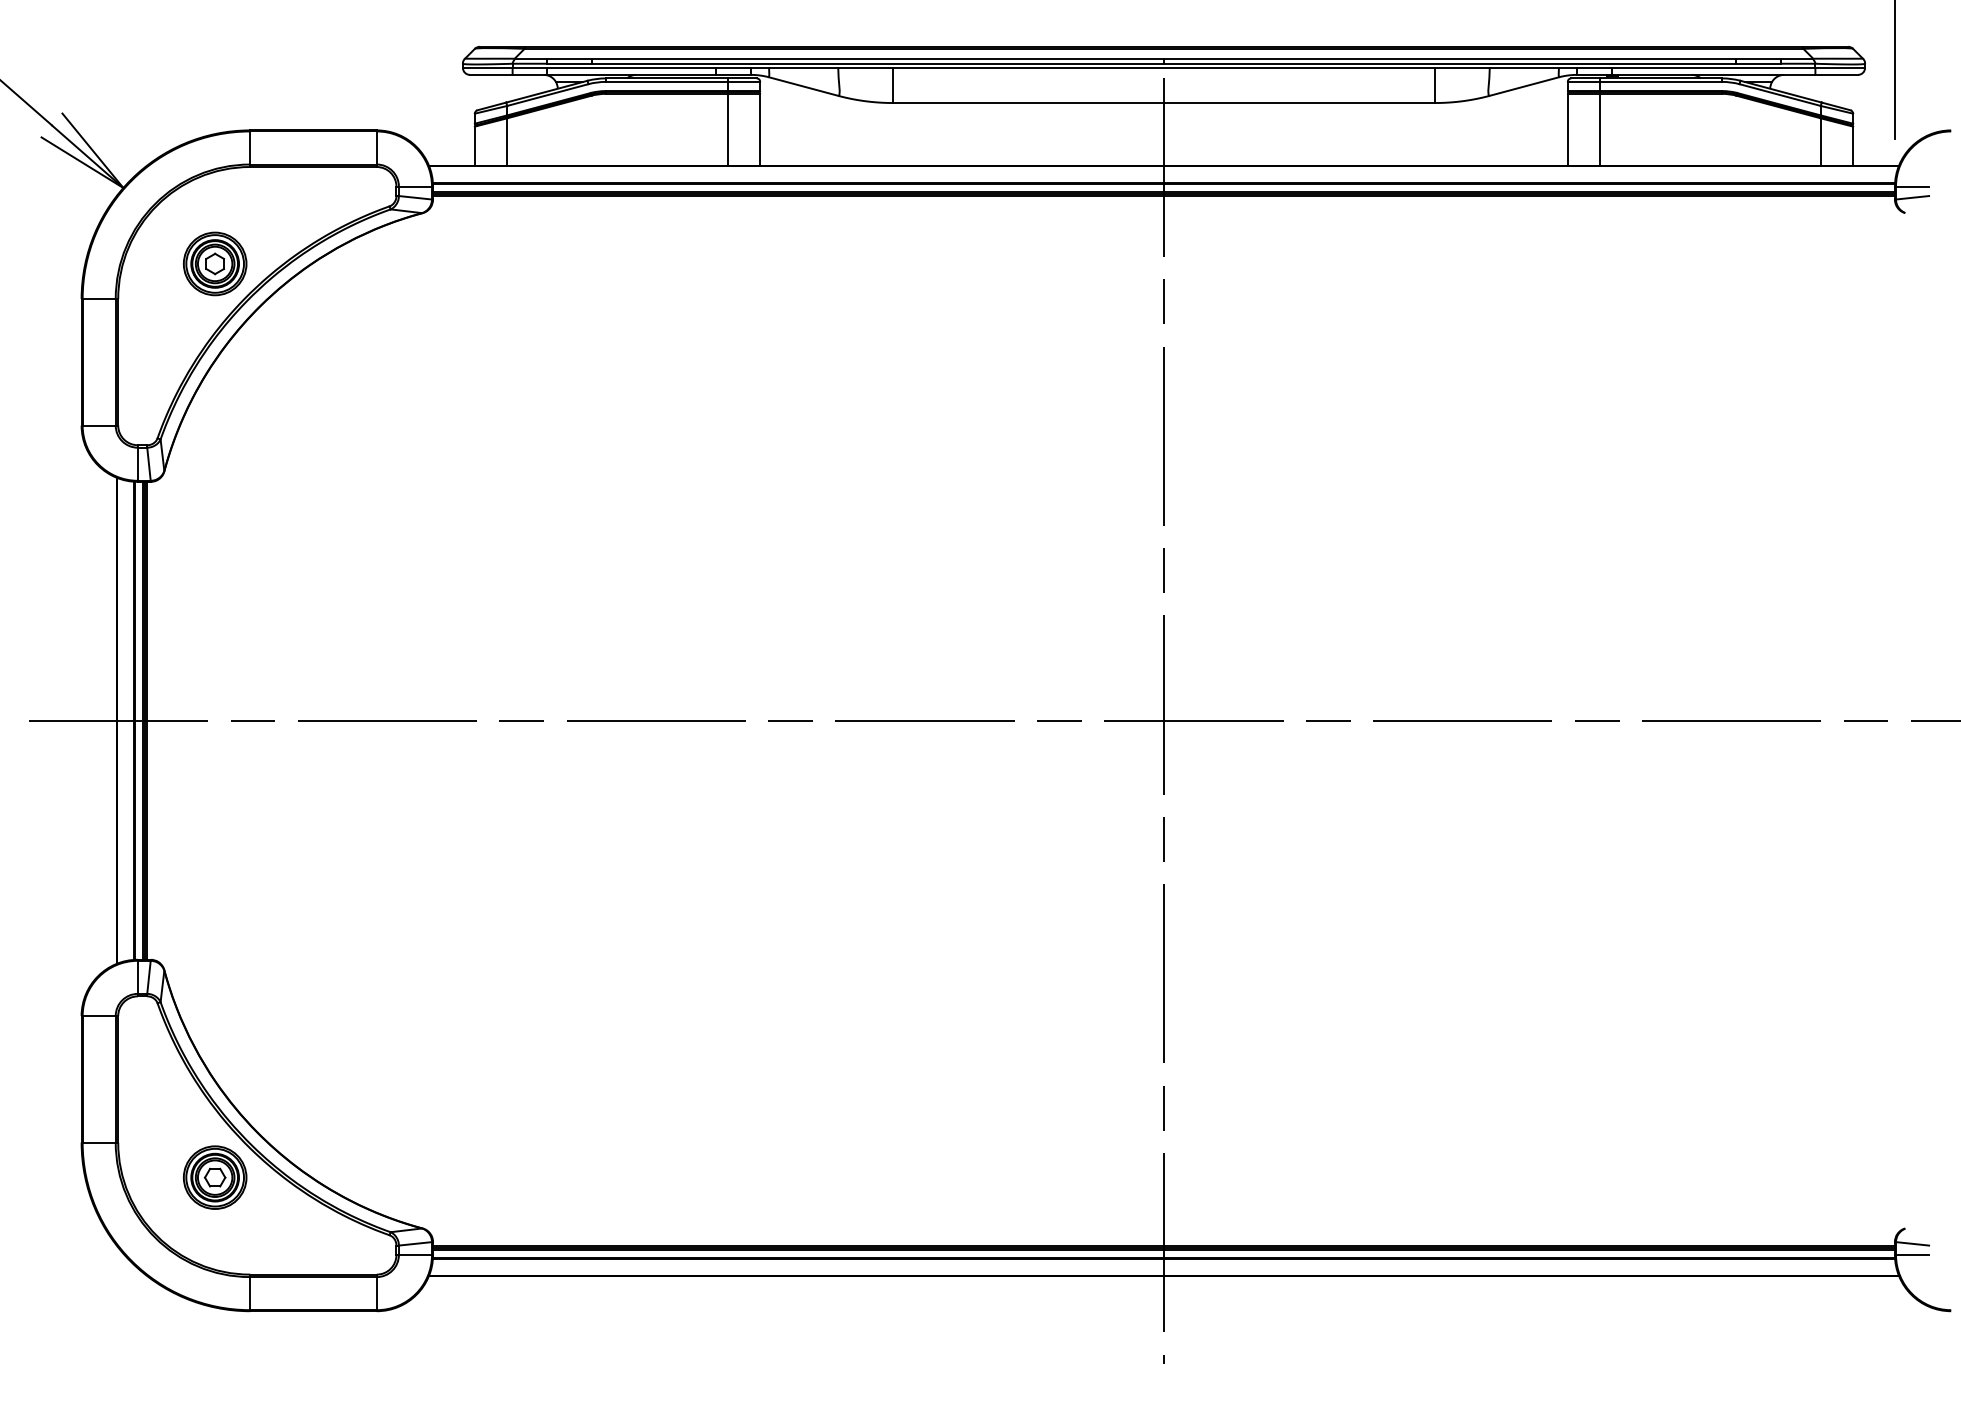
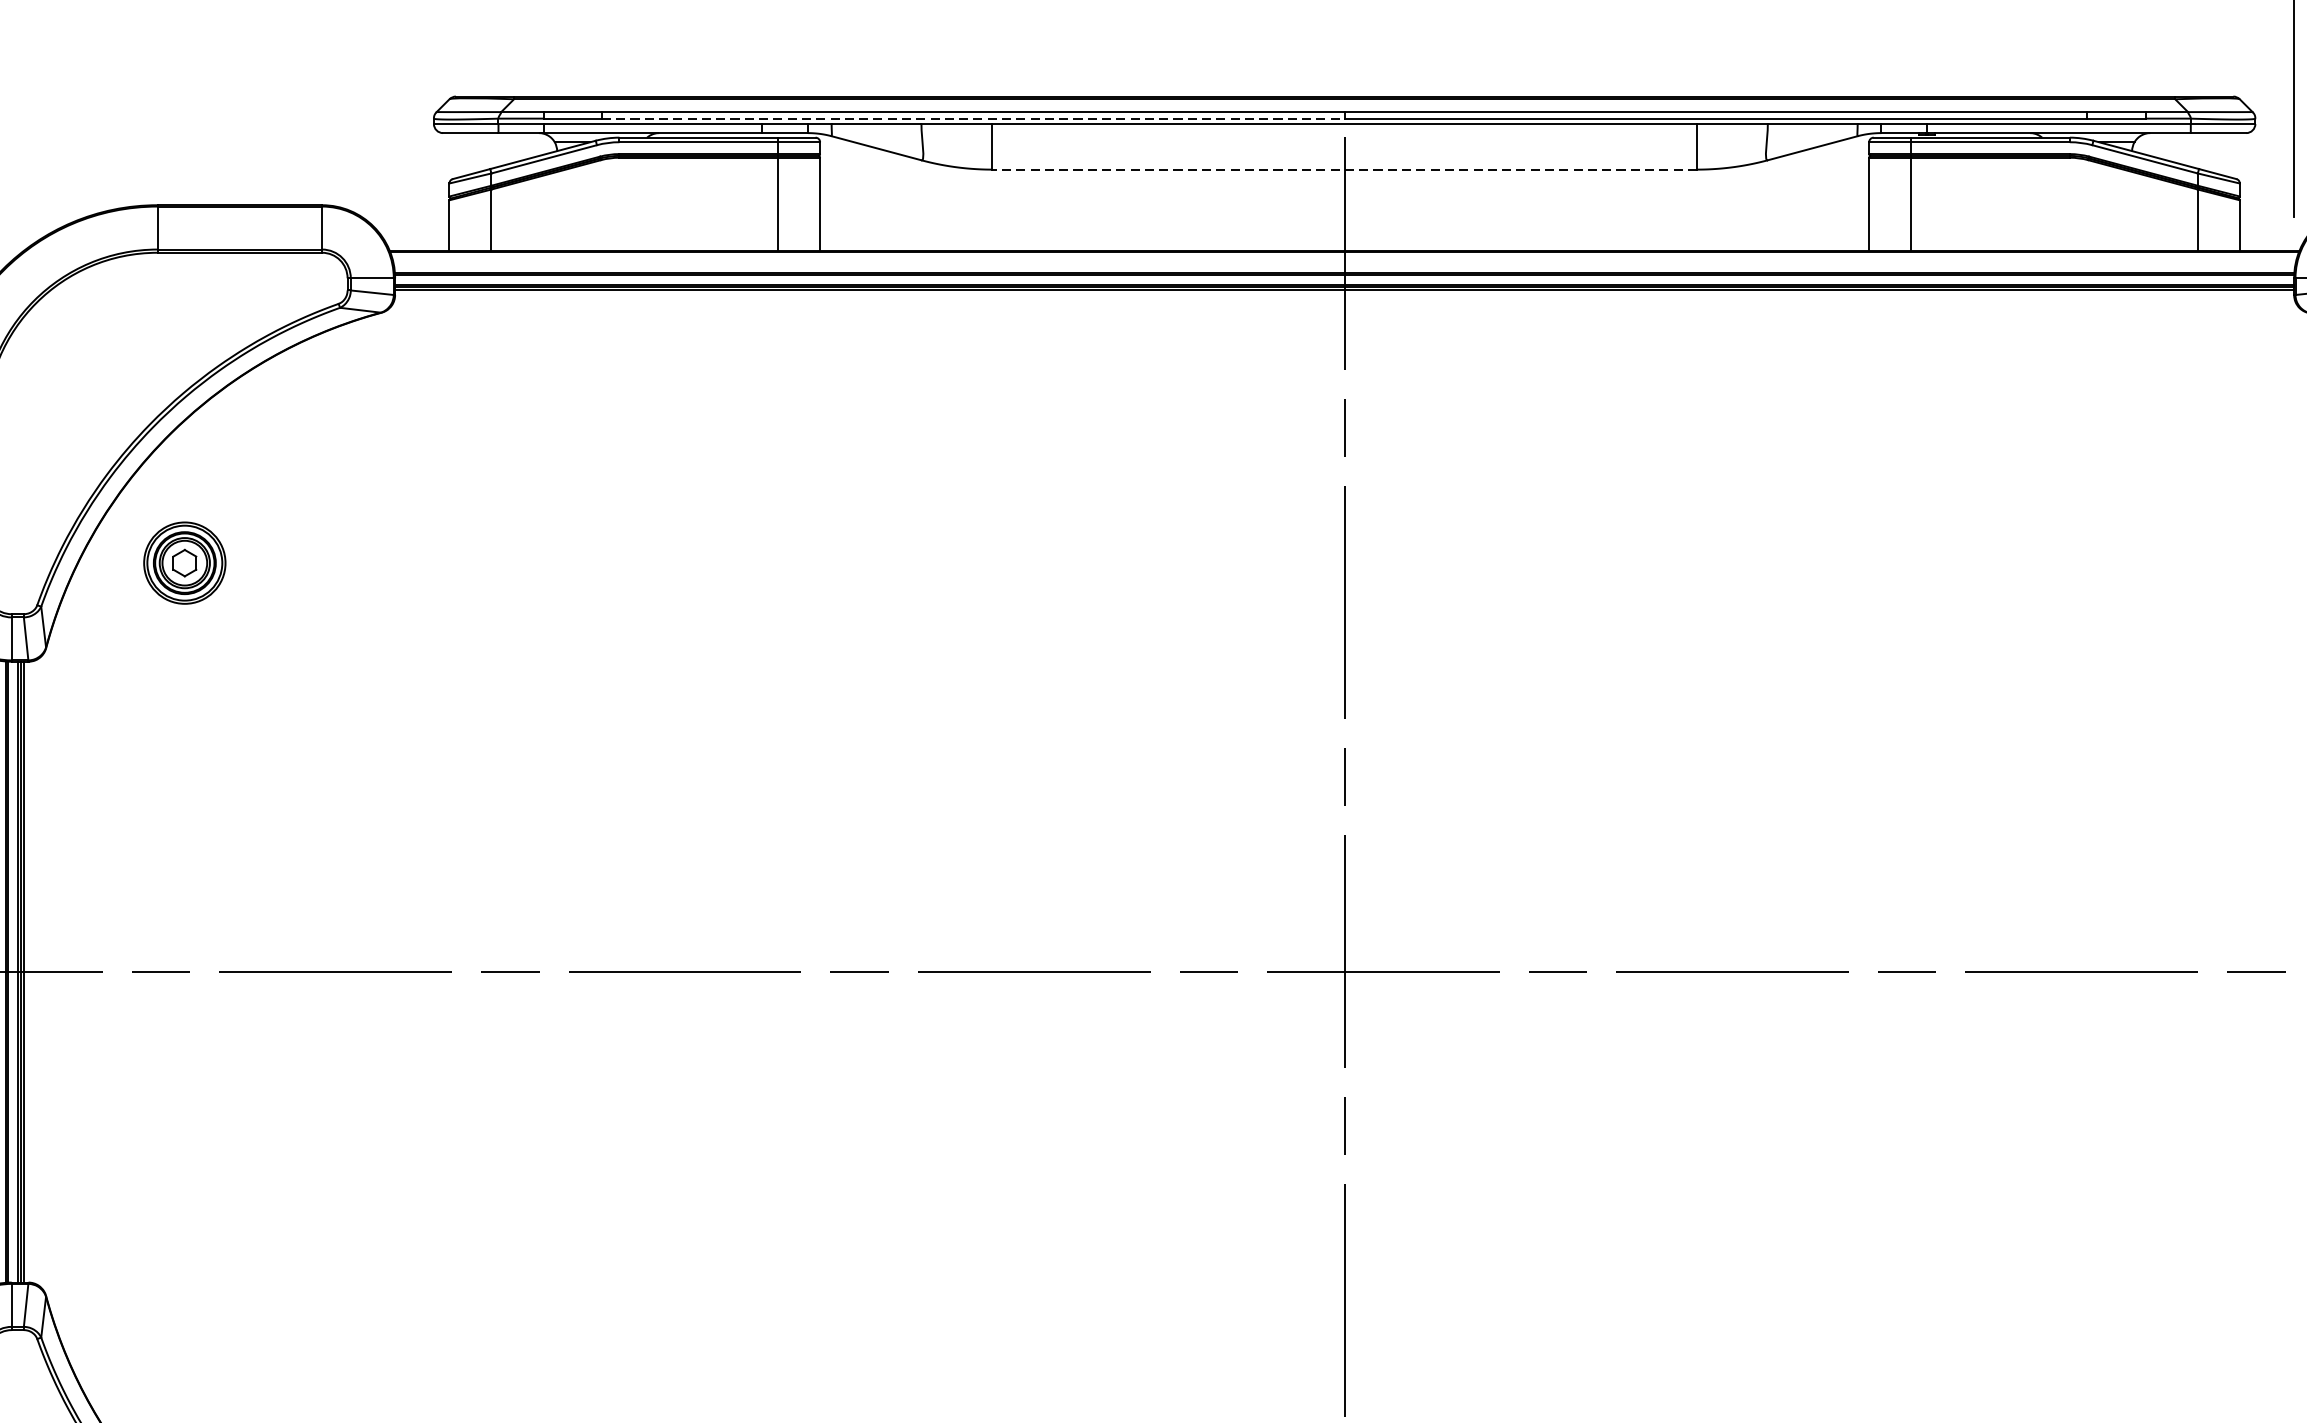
line: (878, 63) -> (973, 118), solid -> dashed
line: (1163, 103) -> (1343, 170), solid -> dashed
part: (215, 263) -> (185, 562), moved

